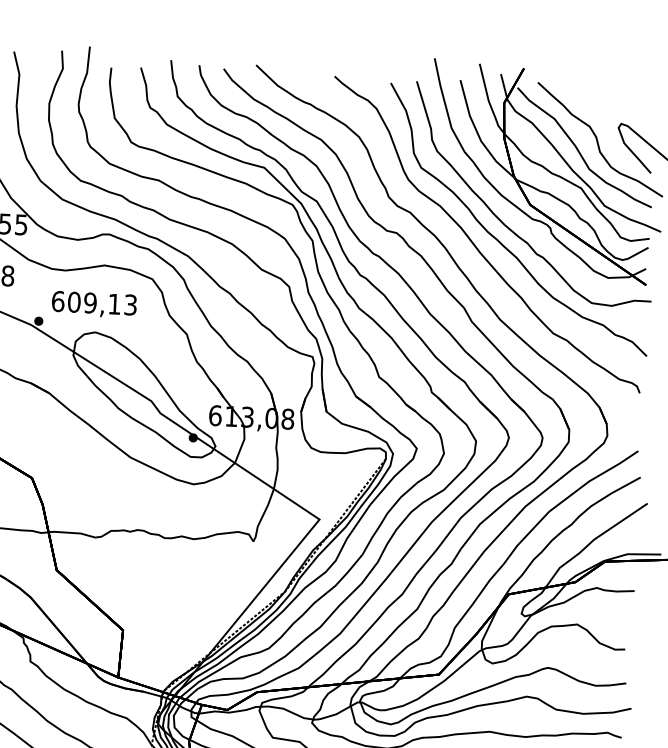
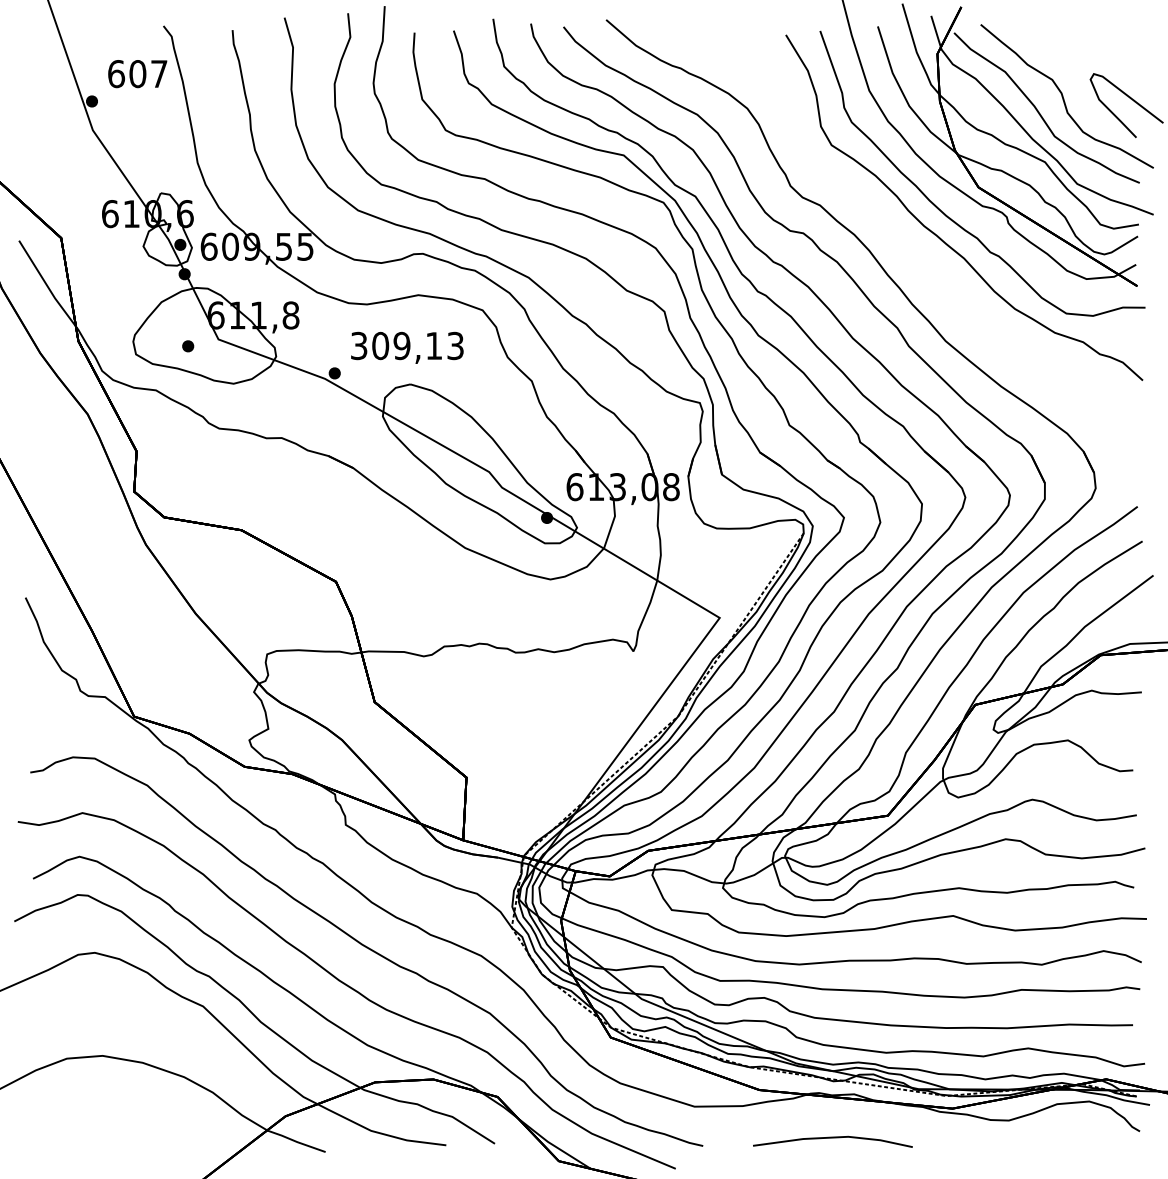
curve: (473, 242) -> (905, 240), removed
text: (58, 301) -> (359, 345), 609,13 -> 309,13

